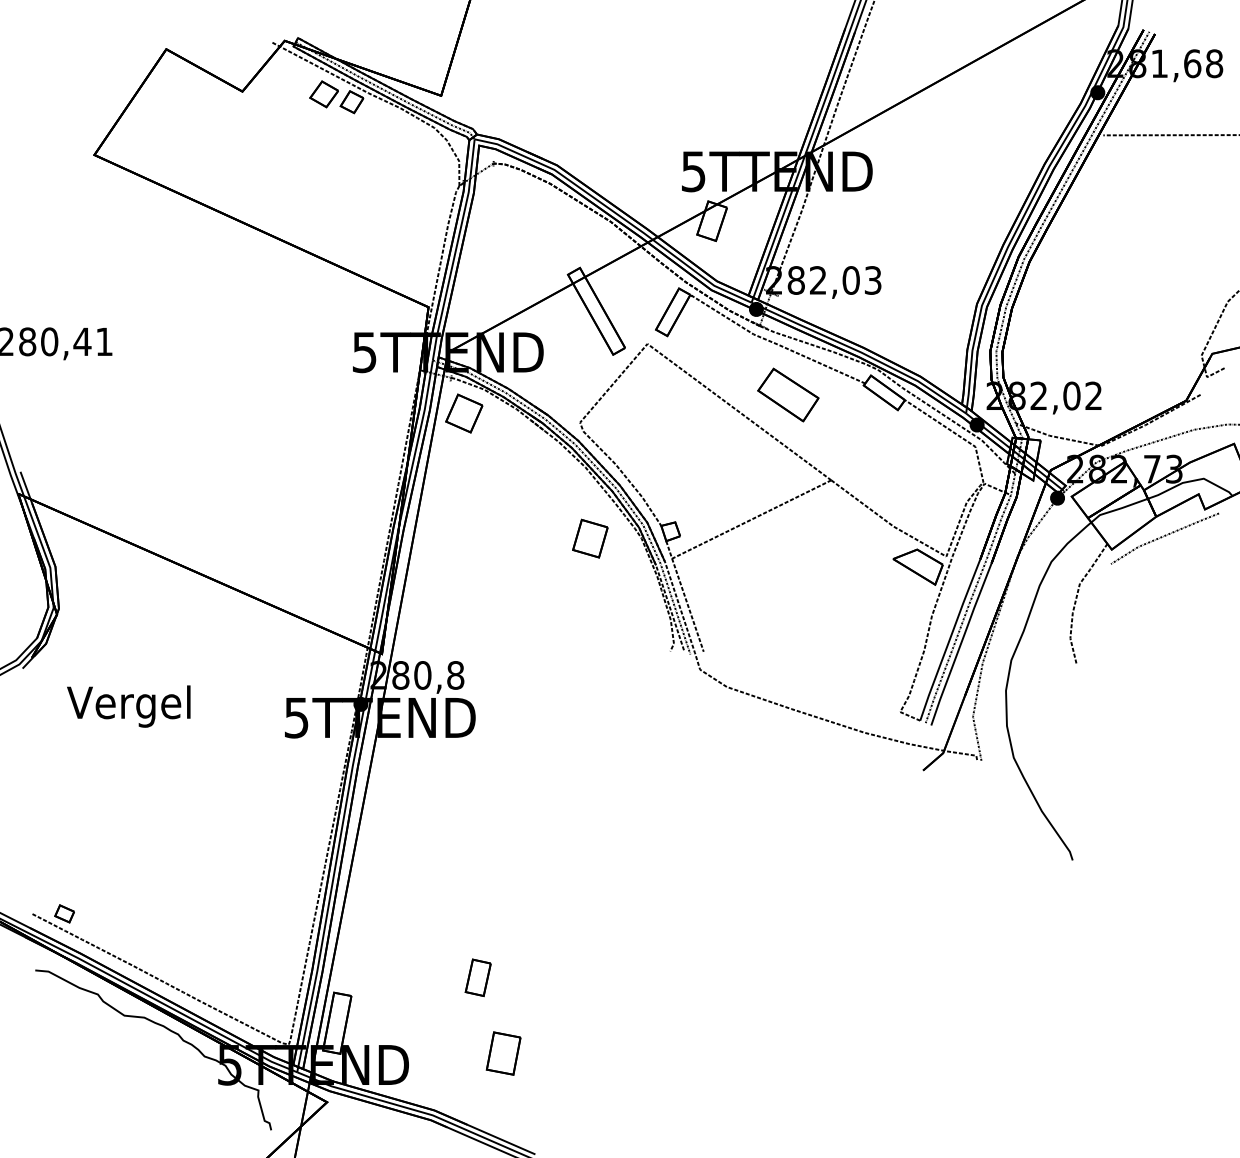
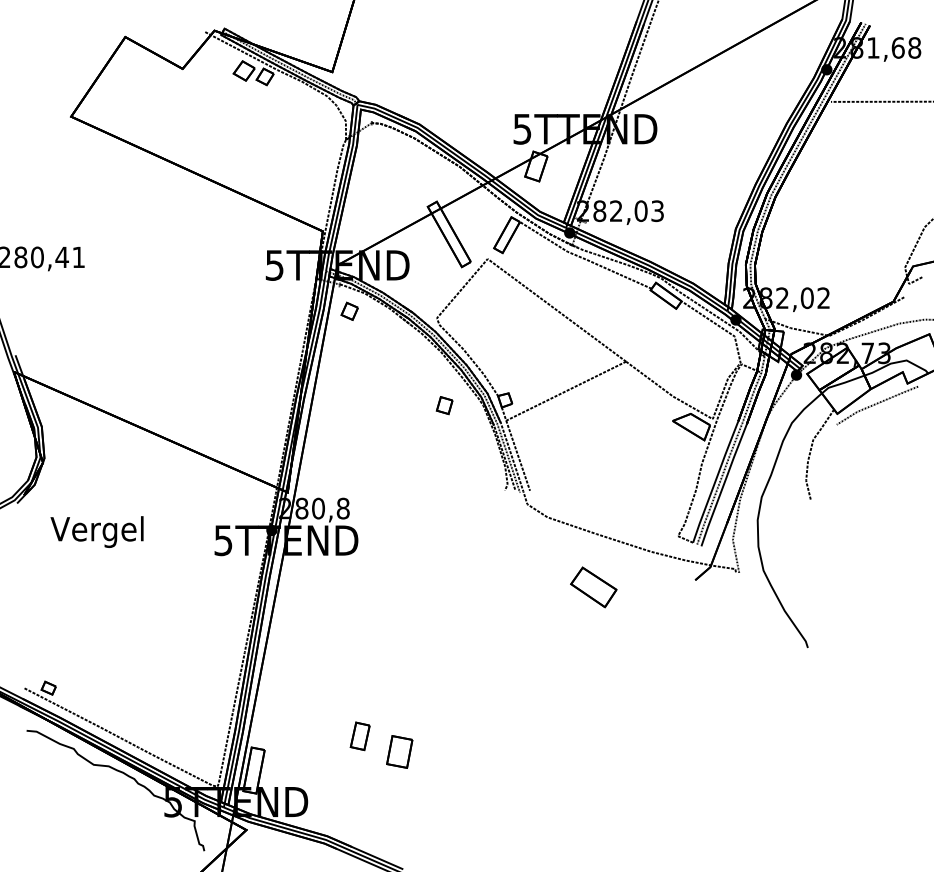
part: (788, 394) -> (593, 586), moved
part: (464, 413) -> (349, 311), size x0.6
part: (590, 538) -> (444, 405), size x0.6
part: (503, 1053) -> (399, 751), moved

